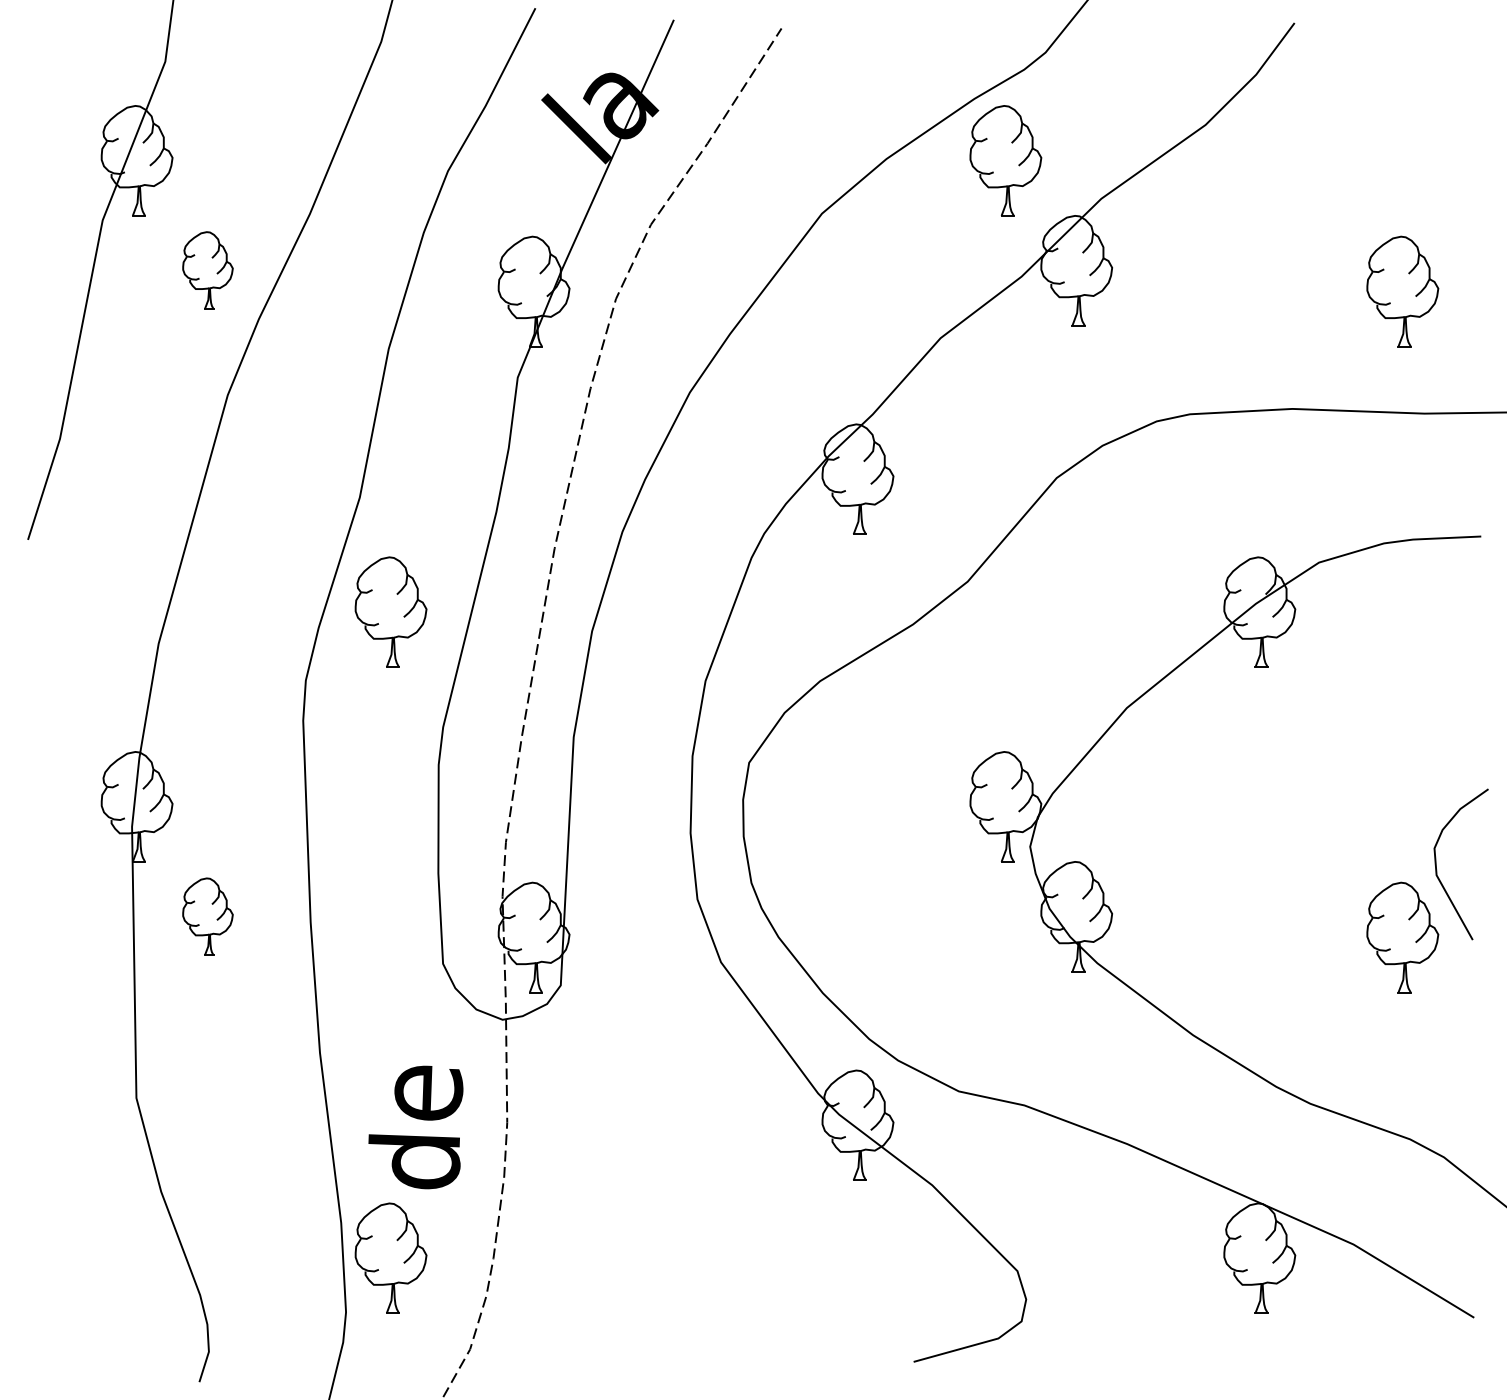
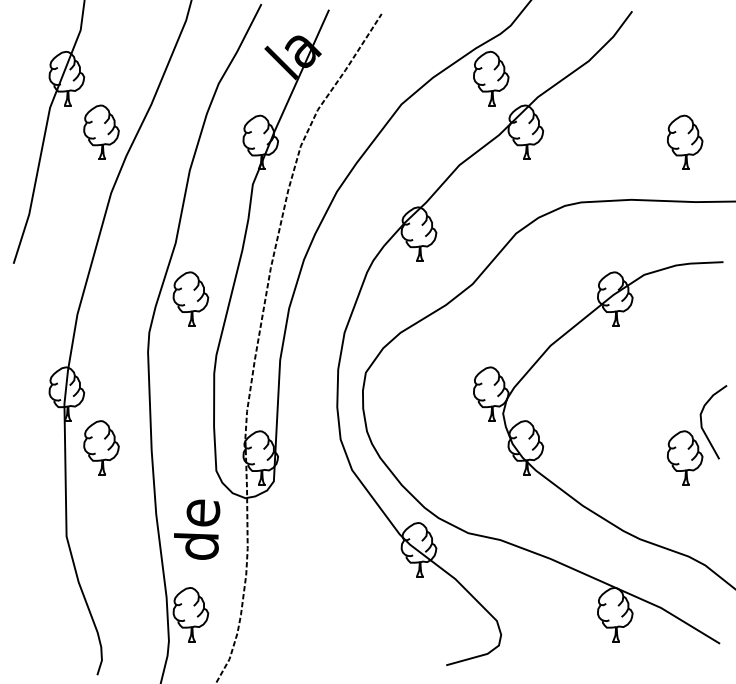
part: (207, 269) -> (101, 131), size x1.43
part: (207, 915) -> (101, 447), size x1.43
text: (416, 1126) -> (197, 529), moved

